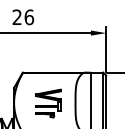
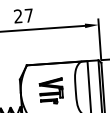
text: (29, 17) -> (29, 15), 26 -> 27

